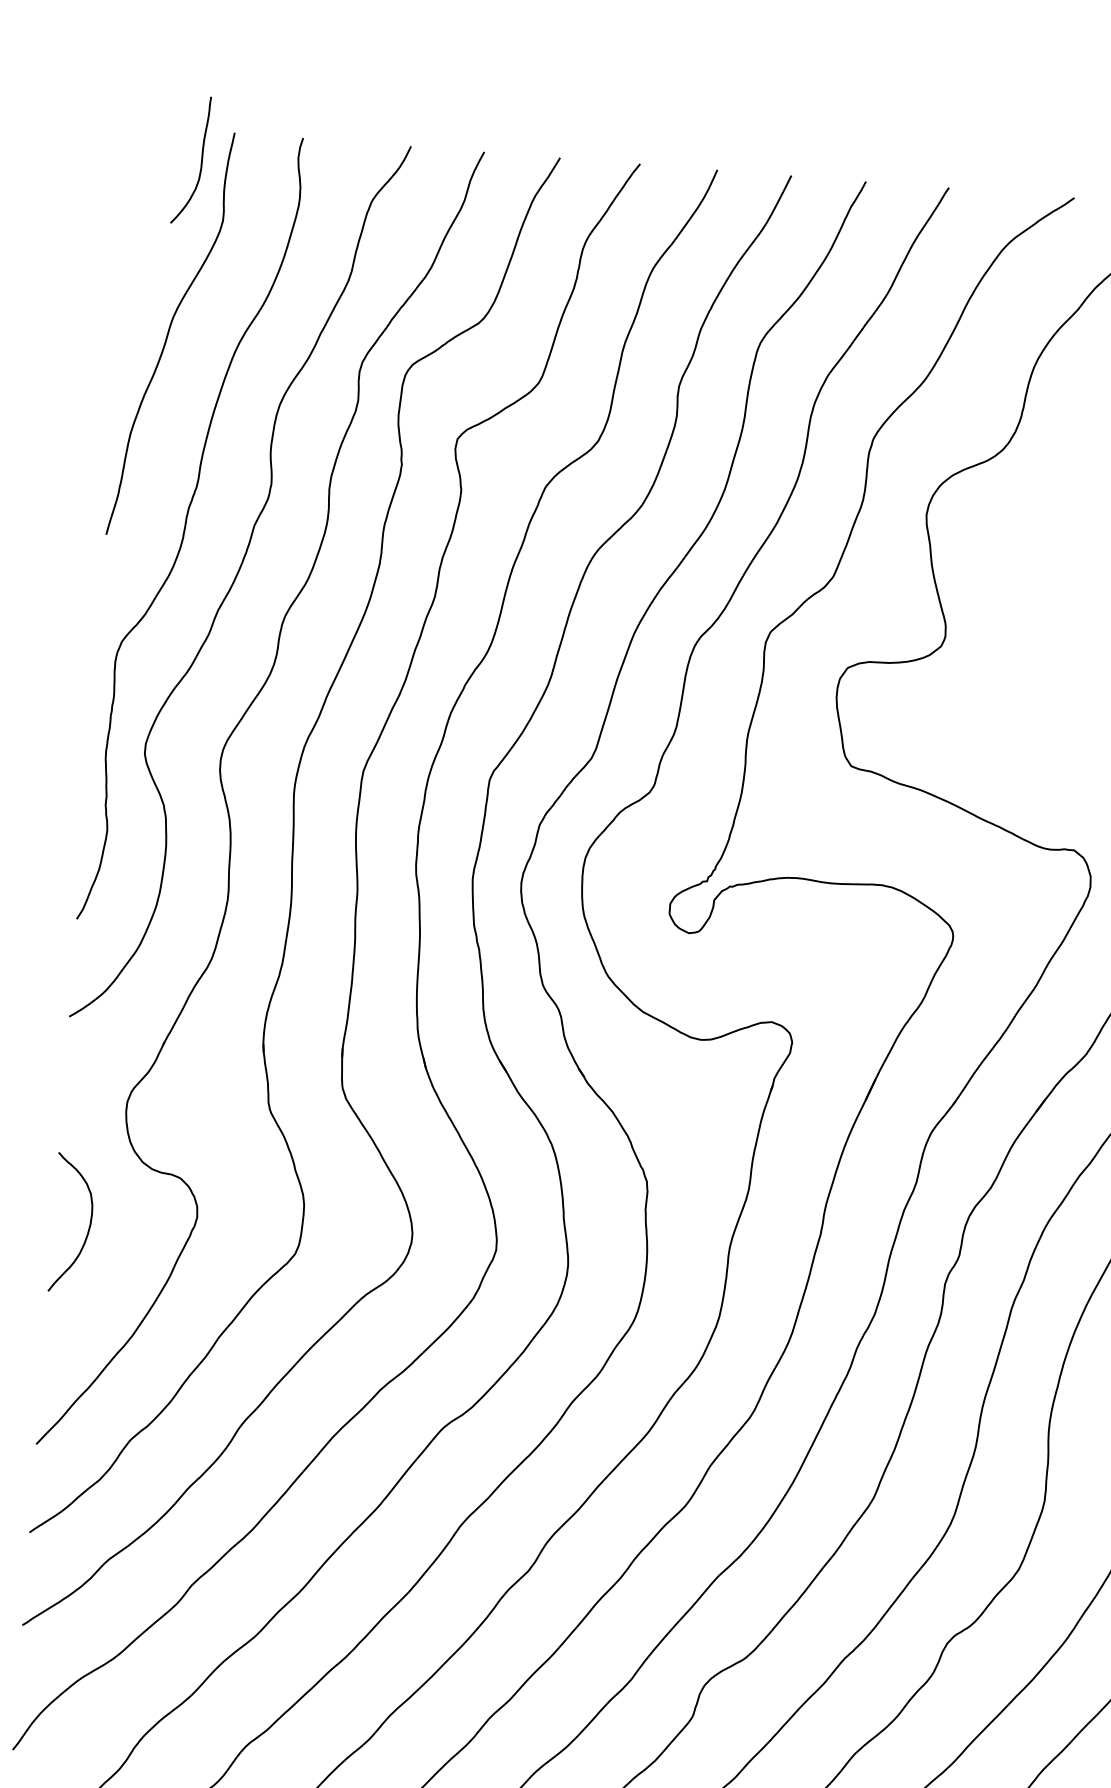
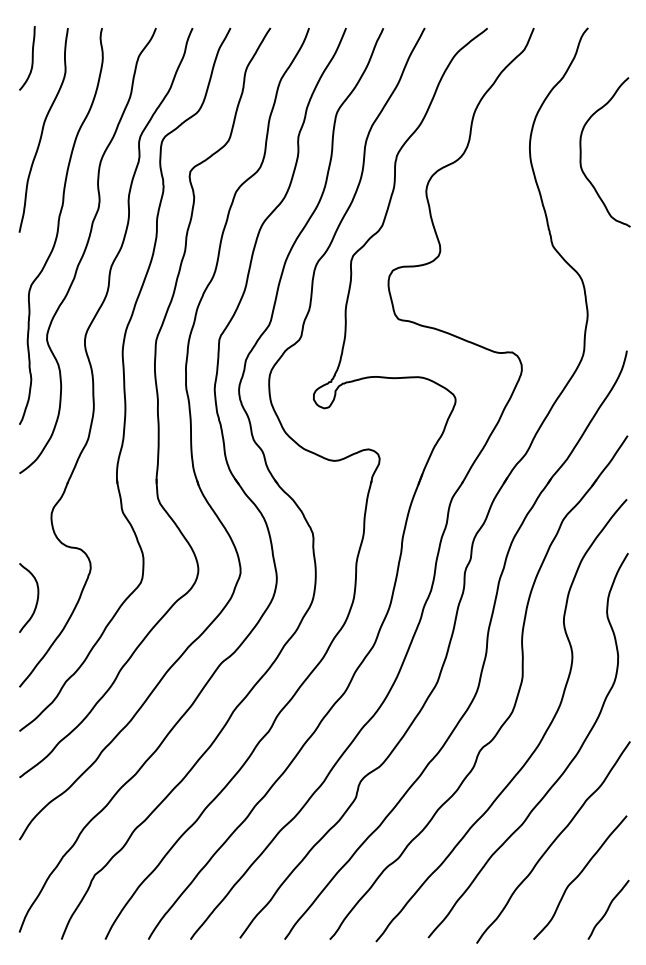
curve: (199, 161) -> (31, 58), moved
curve: (87, 1227) -> (36, 599), moved

